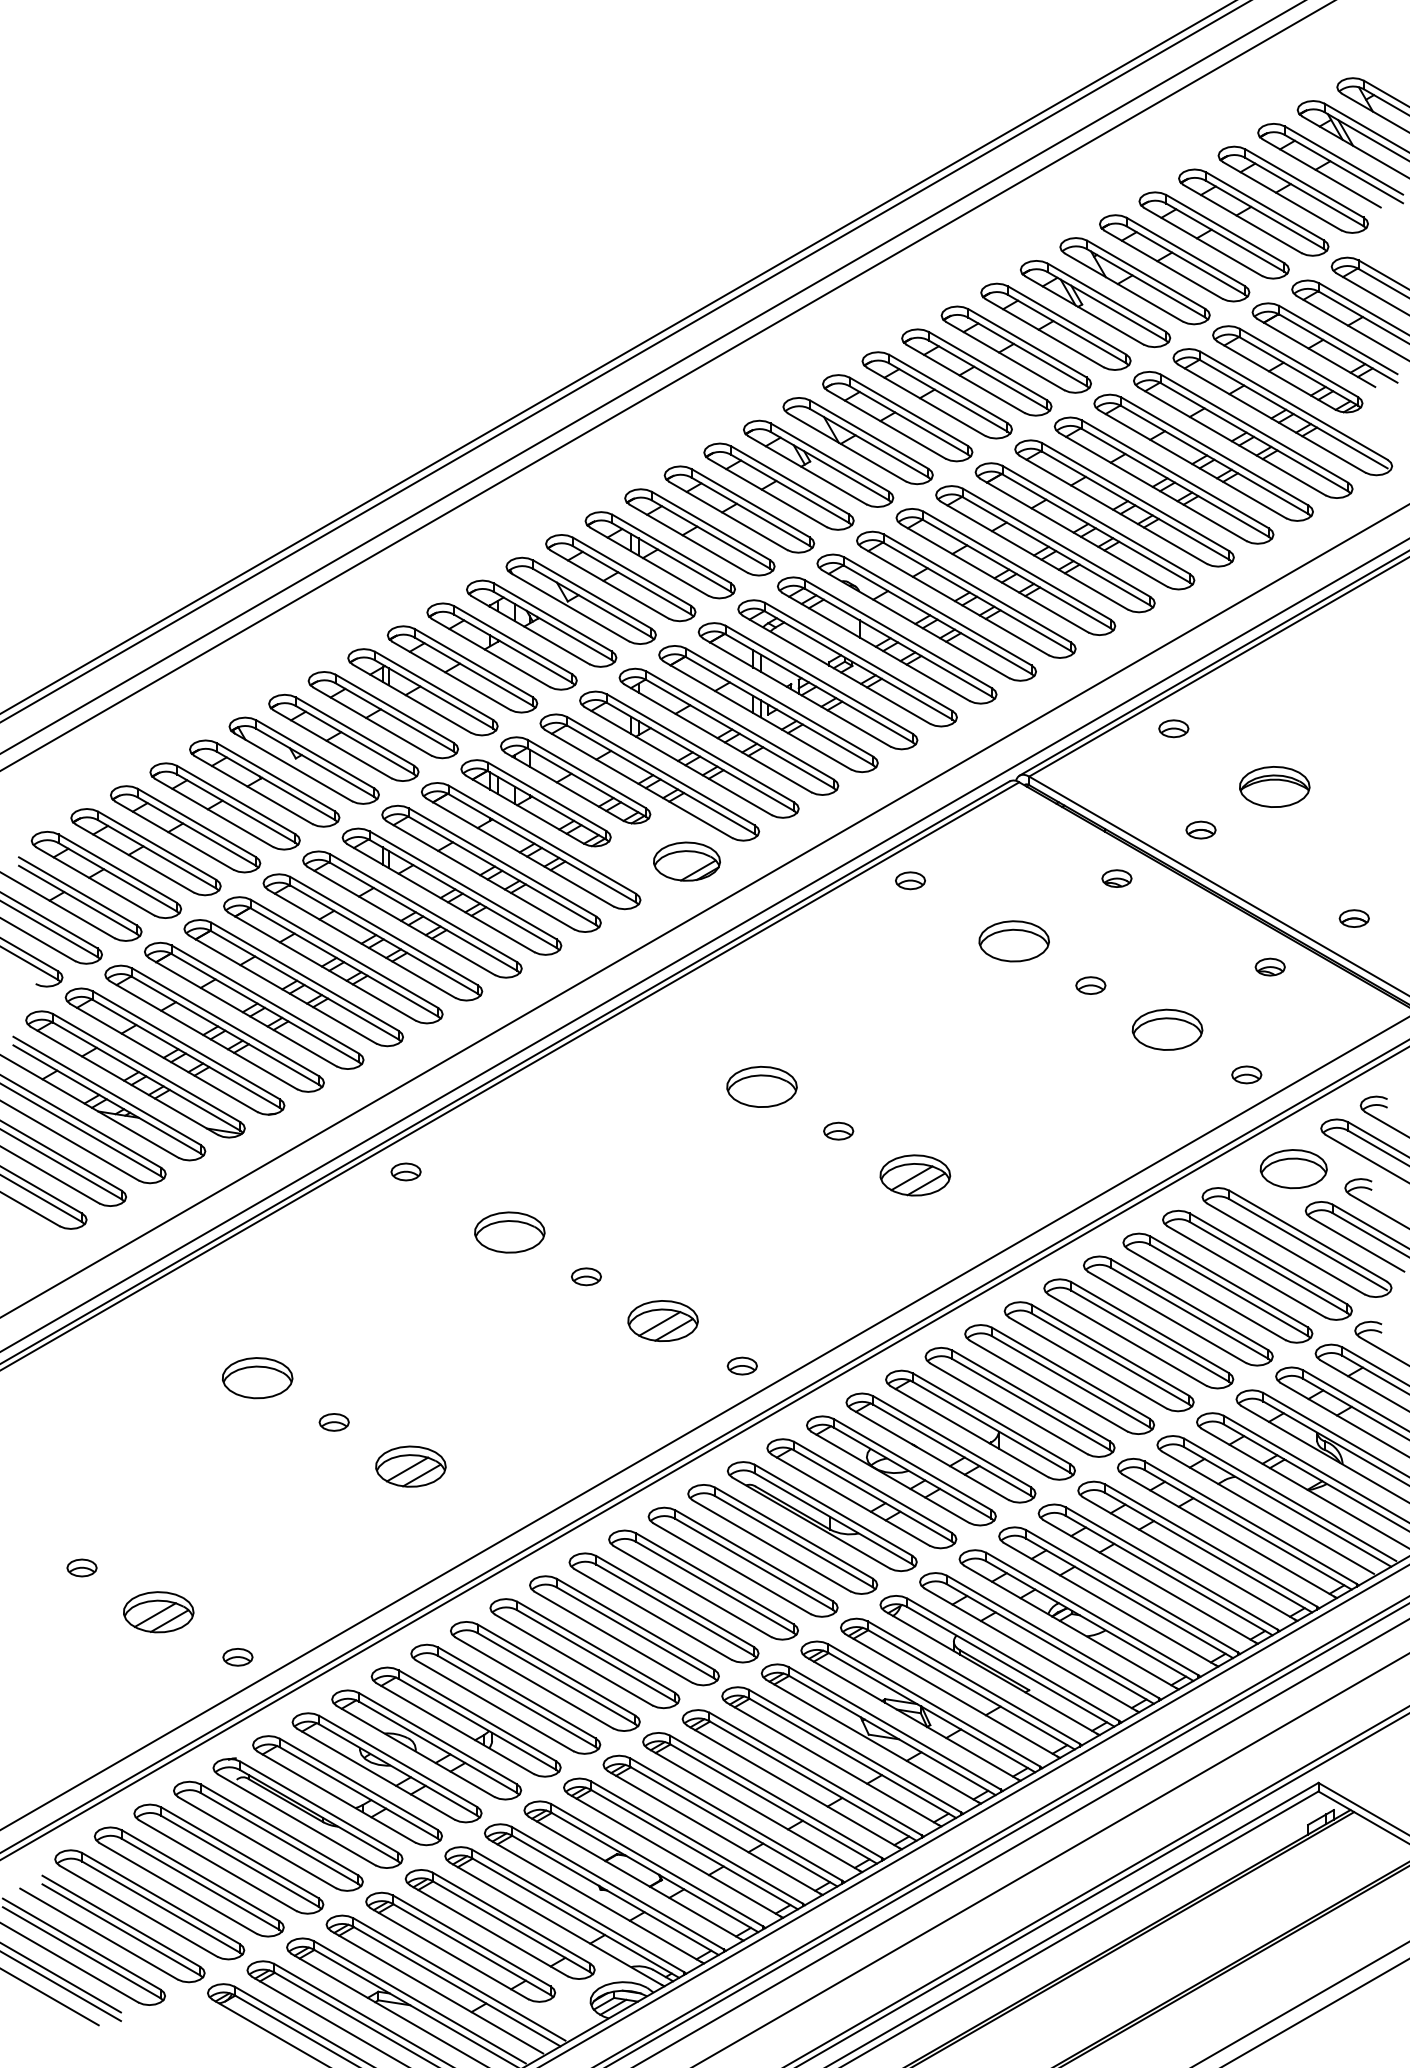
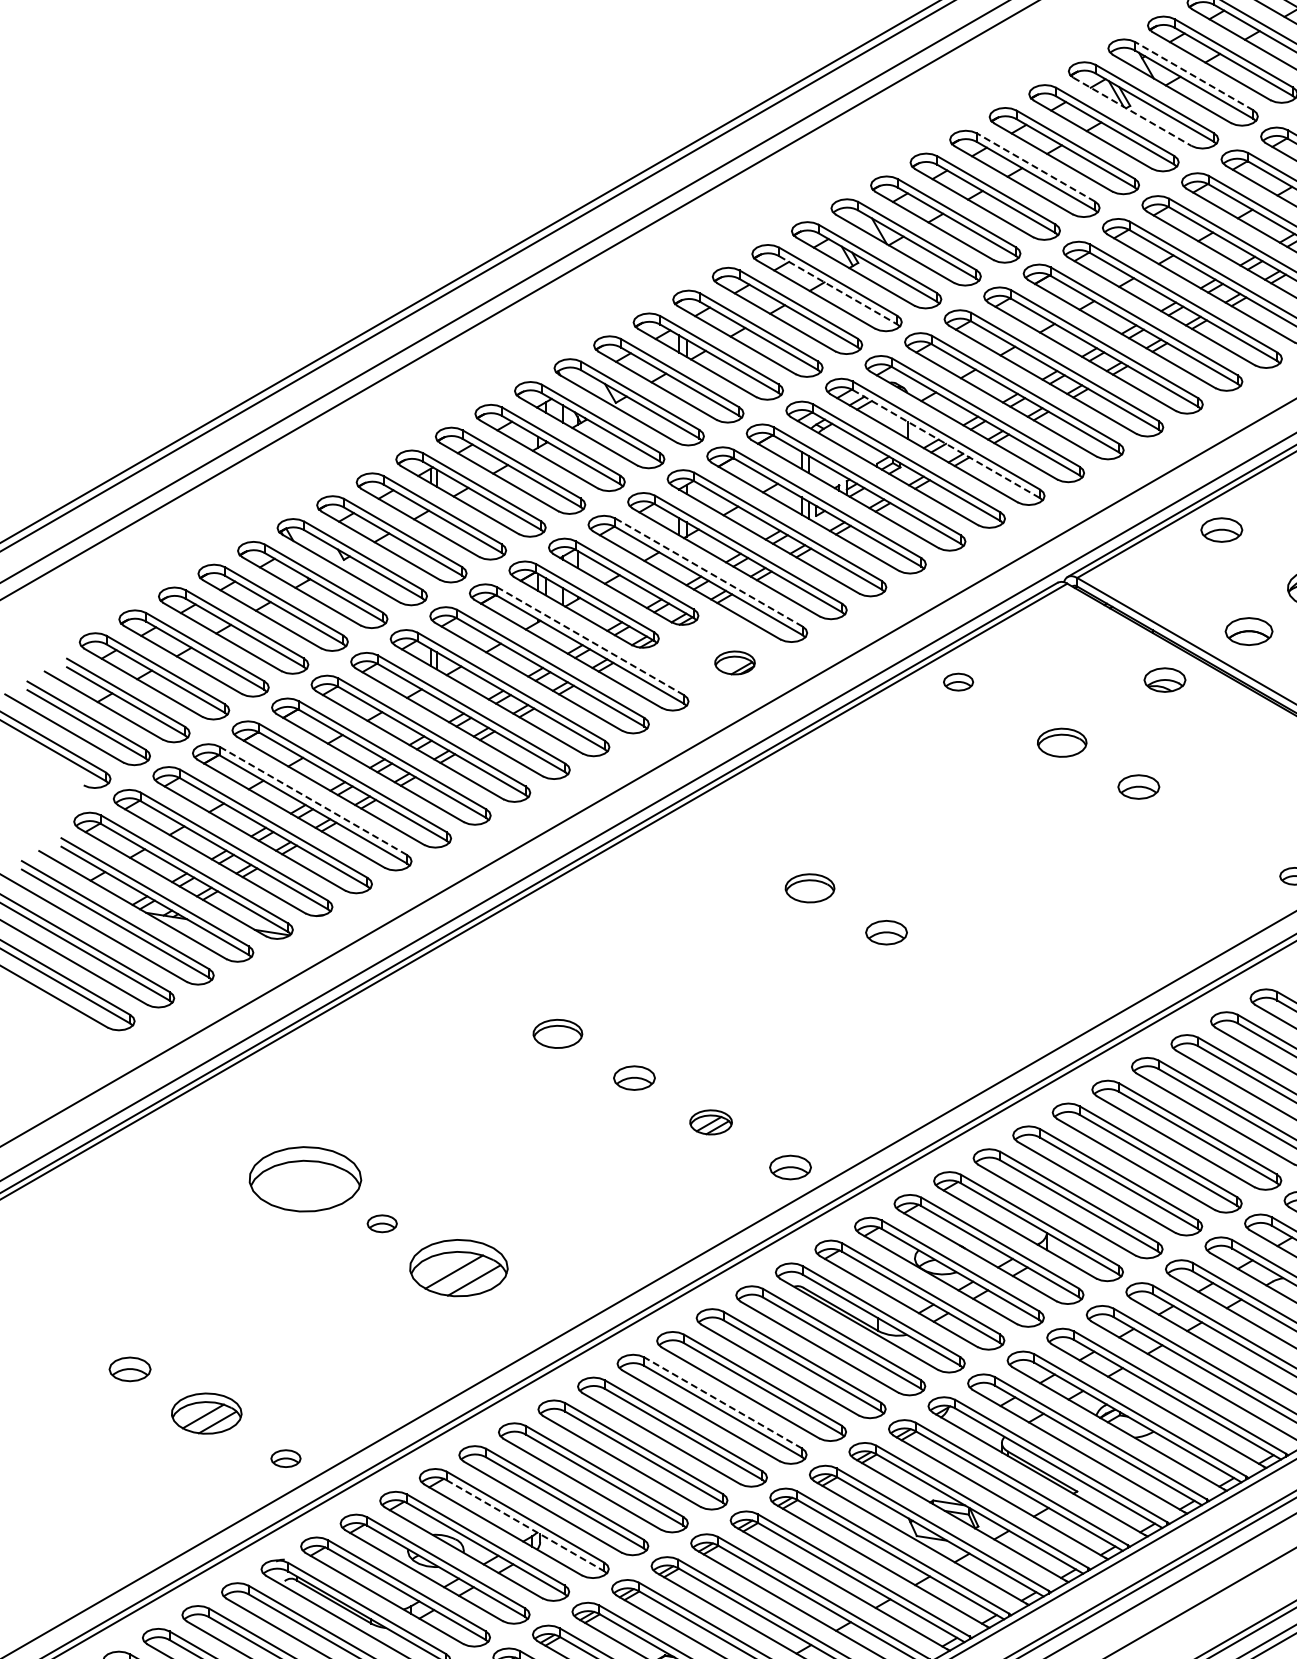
line: (1145, 274) -> (1193, 75), solid -> dashed
line: (1084, 310) -> (1132, 111), solid -> dashed
line: (987, 365) -> (1035, 166), solid -> dashed
line: (790, 489) -> (838, 290), solid -> dashed
line: (898, 642) -> (946, 443), solid -> dashed
part: (1173, 728) -> (1221, 529), size x1.4
line: (660, 770) -> (708, 571), solid -> dashed
part: (1200, 829) -> (1248, 630), size x1.6
line: (541, 839) -> (589, 640), solid -> dashed
part: (686, 861) -> (734, 662), size x0.6
part: (1116, 878) -> (1164, 679), size x1.4
part: (1013, 941) -> (1061, 742), size x0.7
part: (1090, 985) -> (1138, 786), size x1.4
line: (264, 999) -> (312, 800), solid -> dashed
part: (1167, 1029) -> (1215, 830), removed
part: (761, 1086) -> (809, 887), size x0.7
part: (838, 1130) -> (886, 931), size x1.4
part: (405, 1171) -> (453, 972), removed
part: (915, 1175) -> (963, 976), removed
part: (509, 1232) -> (557, 1033), size x0.7
part: (586, 1276) -> (634, 1077), size x1.4
part: (662, 1320) -> (710, 1121), size x0.6
part: (741, 1365) -> (789, 1166), size x1.4
part: (257, 1378) -> (305, 1179), size x1.6
part: (410, 1466) -> (458, 1267), size x1.4
part: (81, 1567) -> (129, 1368), size x1.4
line: (674, 1601) -> (722, 1402), solid -> dashed
line: (477, 1724) -> (525, 1525), solid -> dashed

